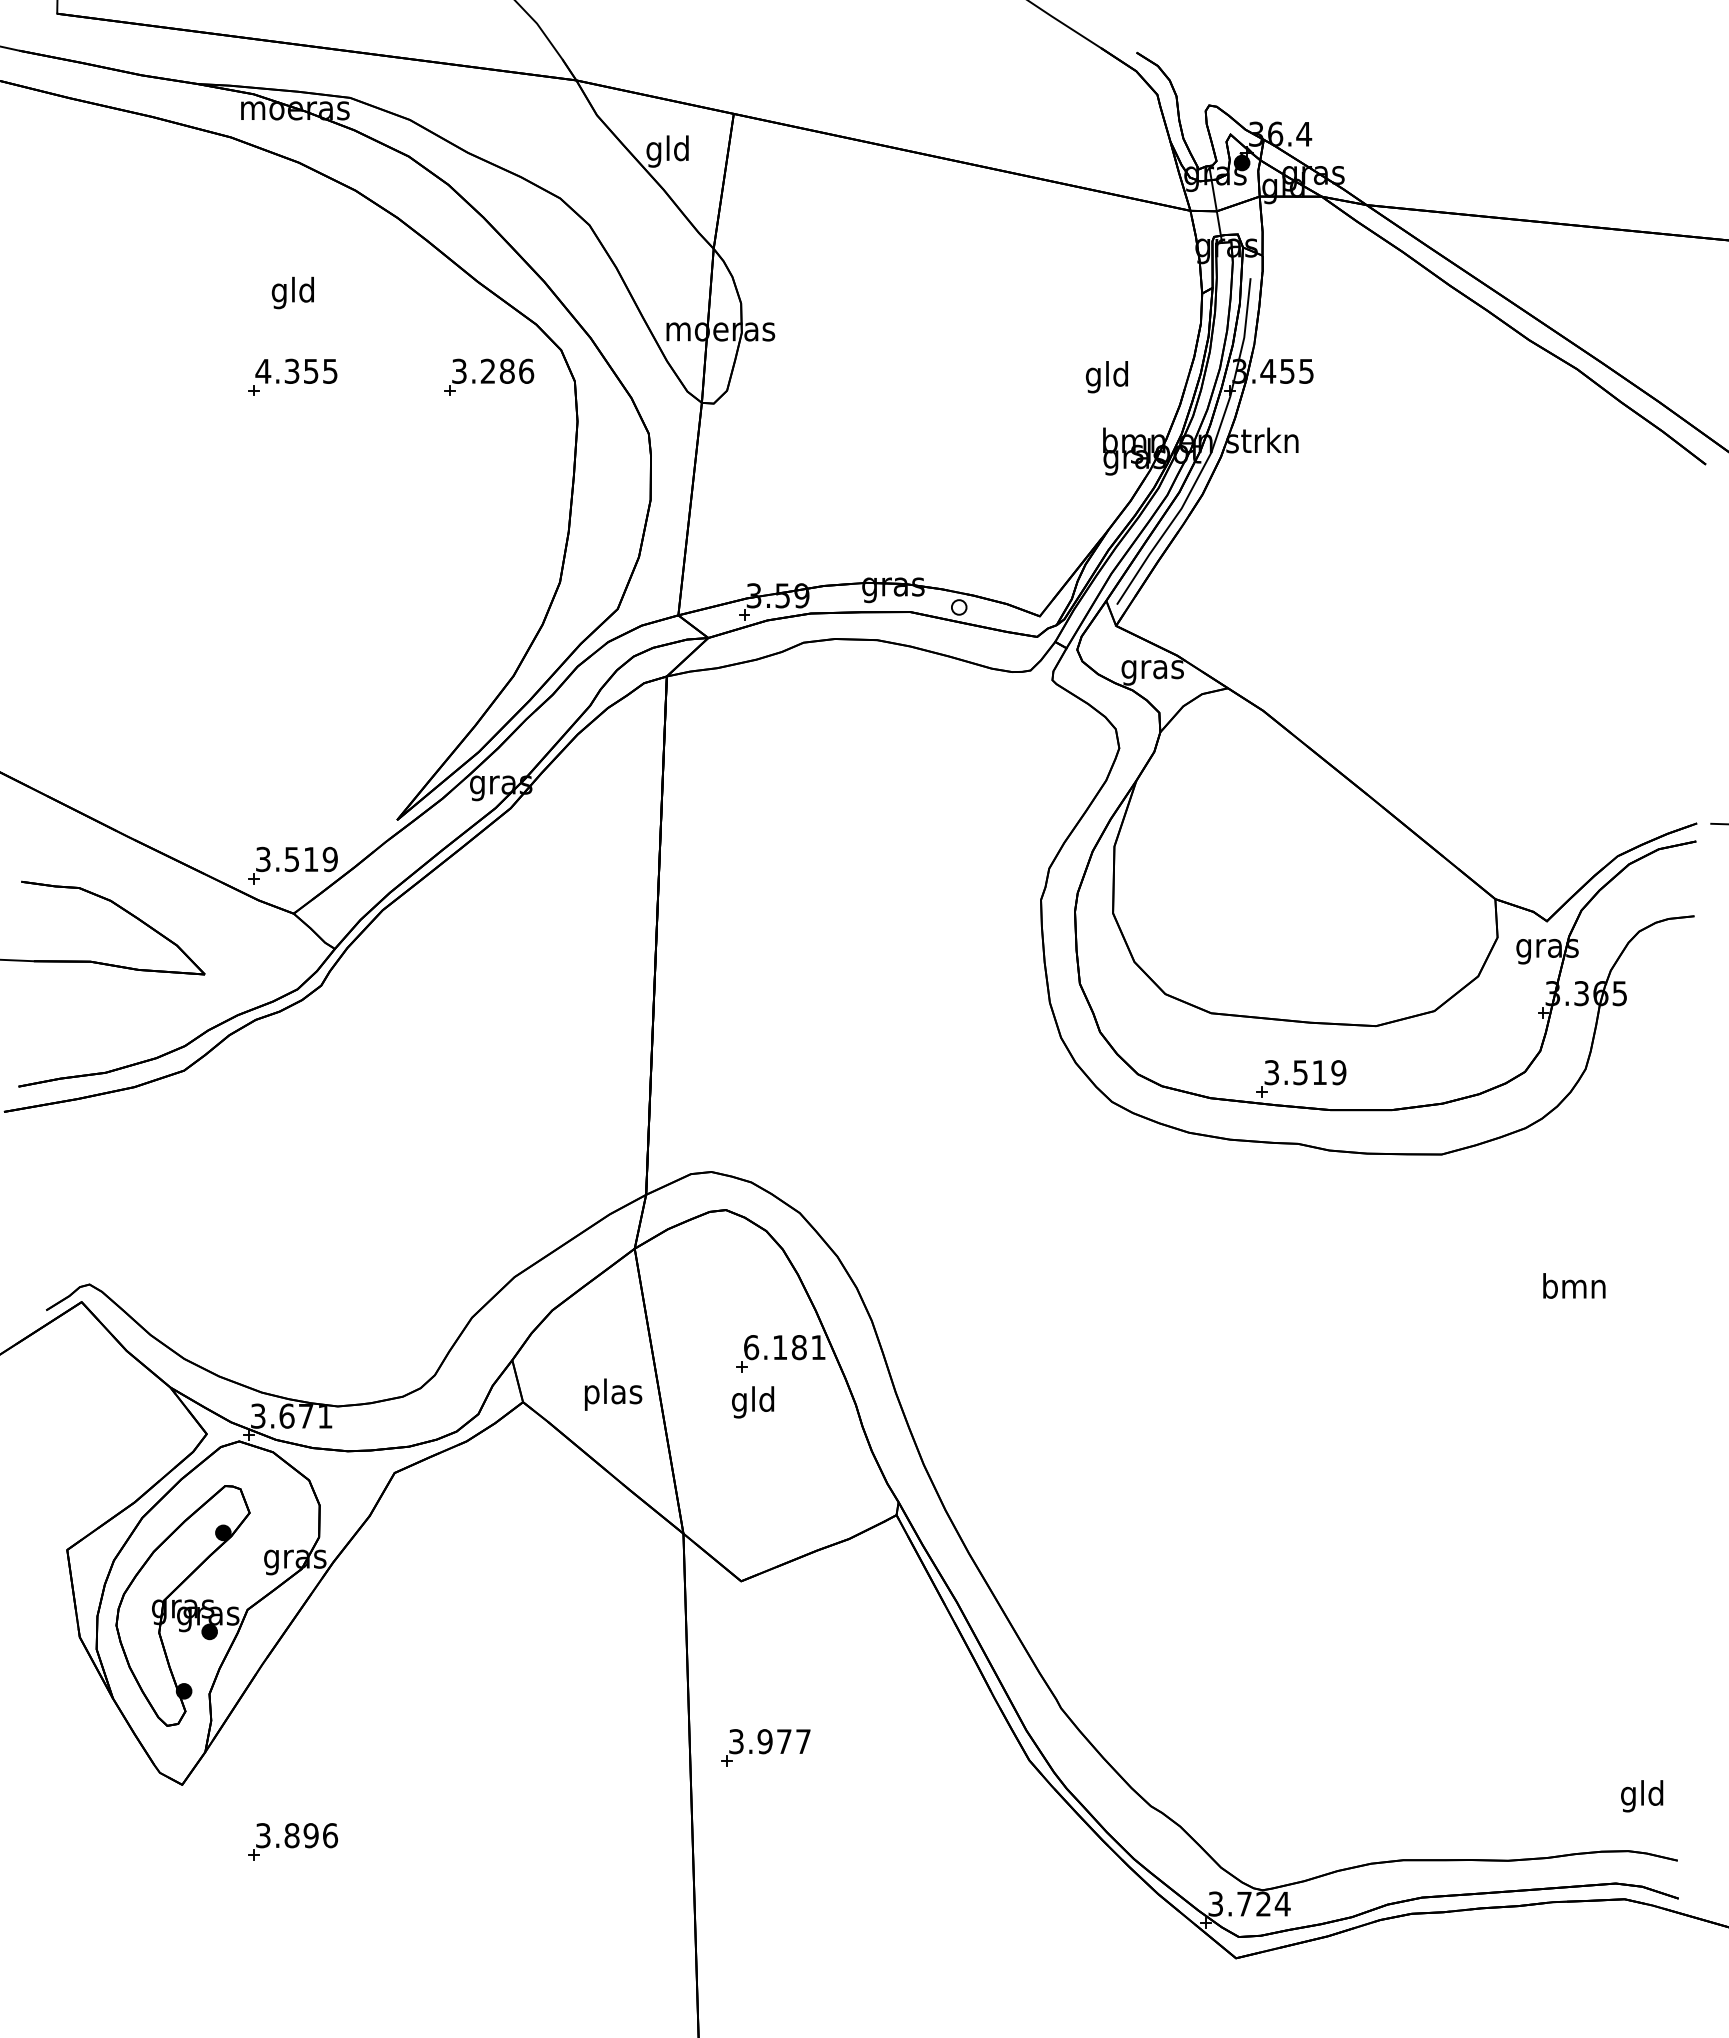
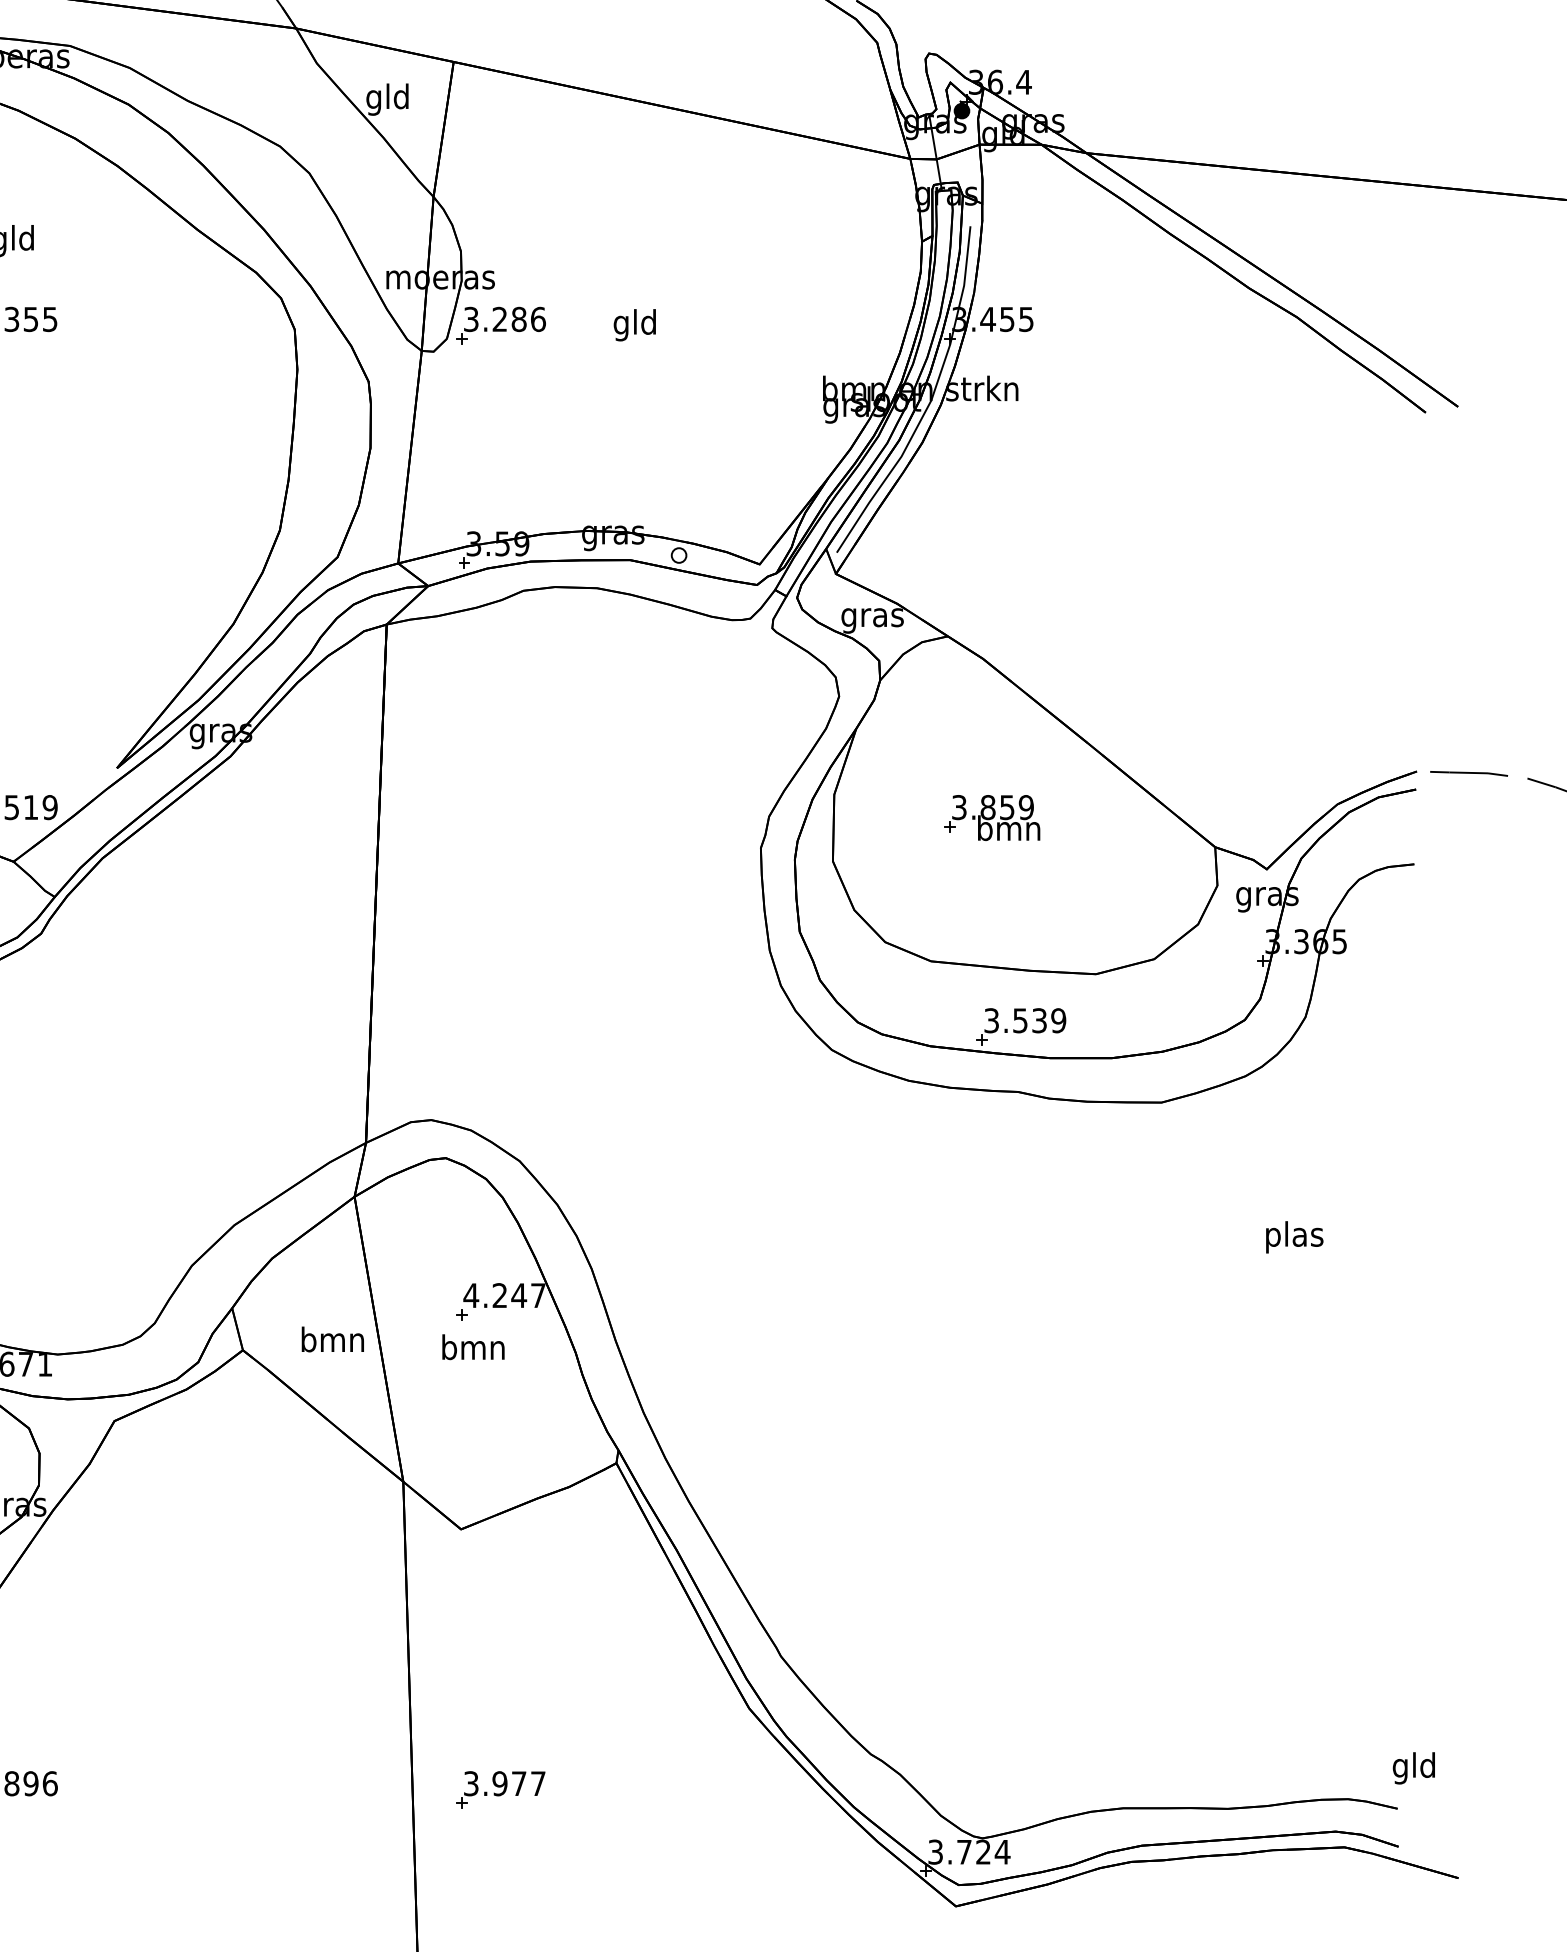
part: (489, 376) -> (501, 324), moved
text: (1106, 377) -> (634, 325), moved
part: (1272, 869) -> (992, 817), added
text: (1319, 1072) -> (1039, 1020), 3.519 -> 3.539
text: (1574, 1289) -> (1294, 1237), bmn -> plas
text: (784, 1347) -> (504, 1295), 6.181 -> 4.247
text: (613, 1394) -> (333, 1342), plas -> bmn
text: (753, 1402) -> (473, 1350), gld -> bmn
part: (765, 1747) -> (500, 1789), moved
text: (1642, 1796) -> (1414, 1768), moved

